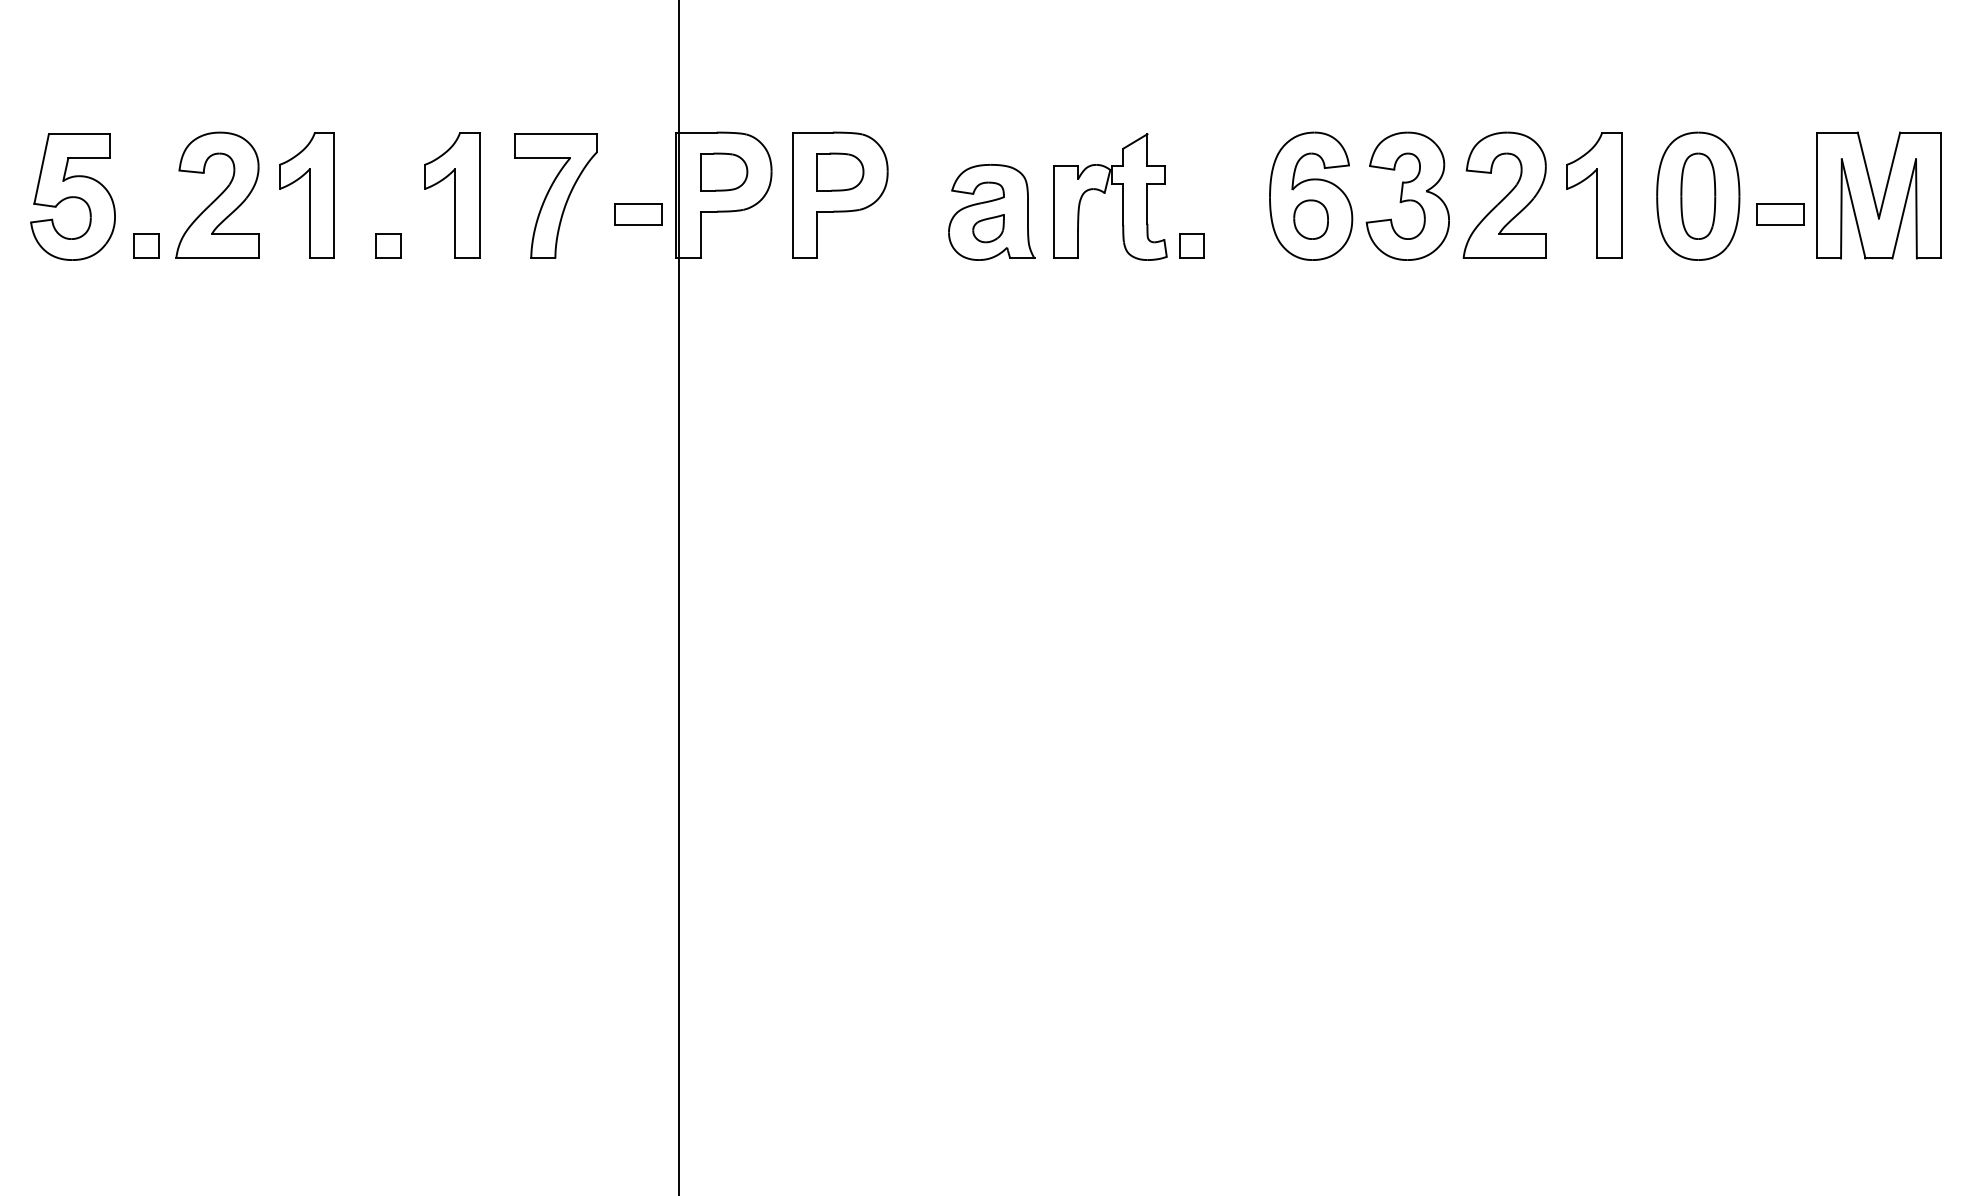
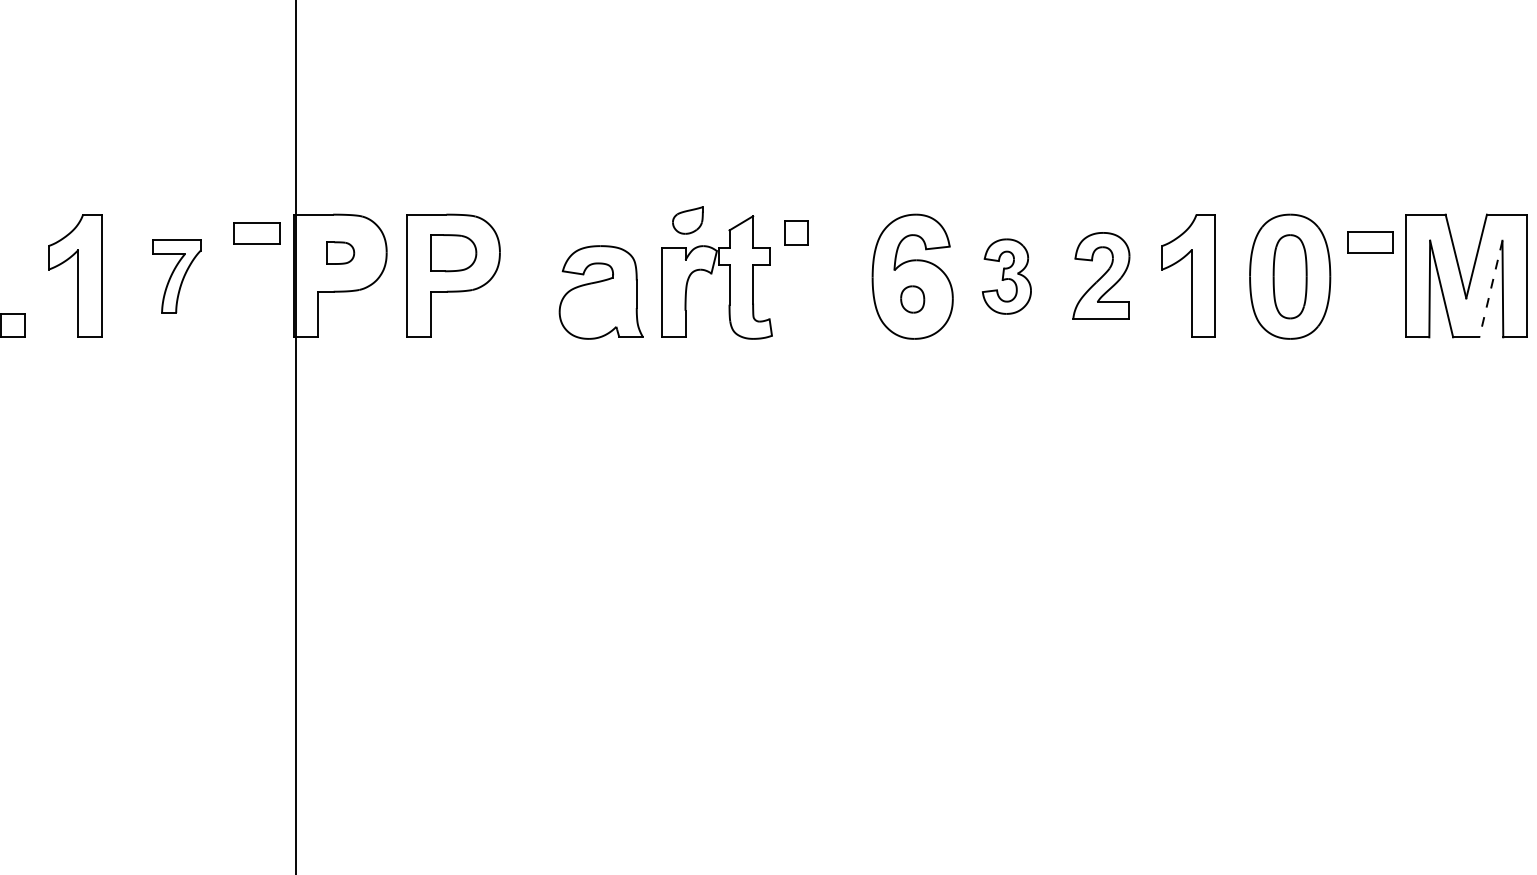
part: (724, 171) -> (340, 252), size x0.6
part: (1504, 194) -> (1101, 274), size x0.7
part: (555, 195) -> (176, 275), size x0.6
part: (1407, 195) -> (1006, 275), size x0.6
line: (1904, 208) -> (1491, 288), solid -> dashed
part: (638, 214) -> (256, 234), moved
part: (1780, 214) -> (1370, 242), moved
part: (1310, 219) -> (912, 299), size x0.7
part: (988, 228) -> (687, 220), moved
part: (1191, 245) -> (796, 232), moved

